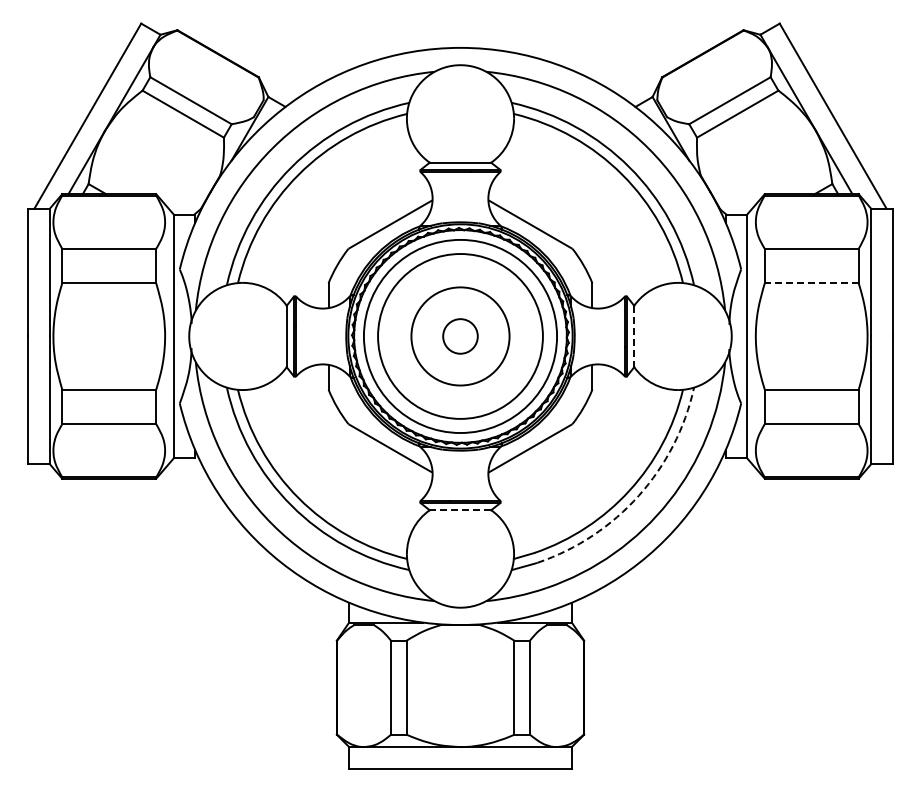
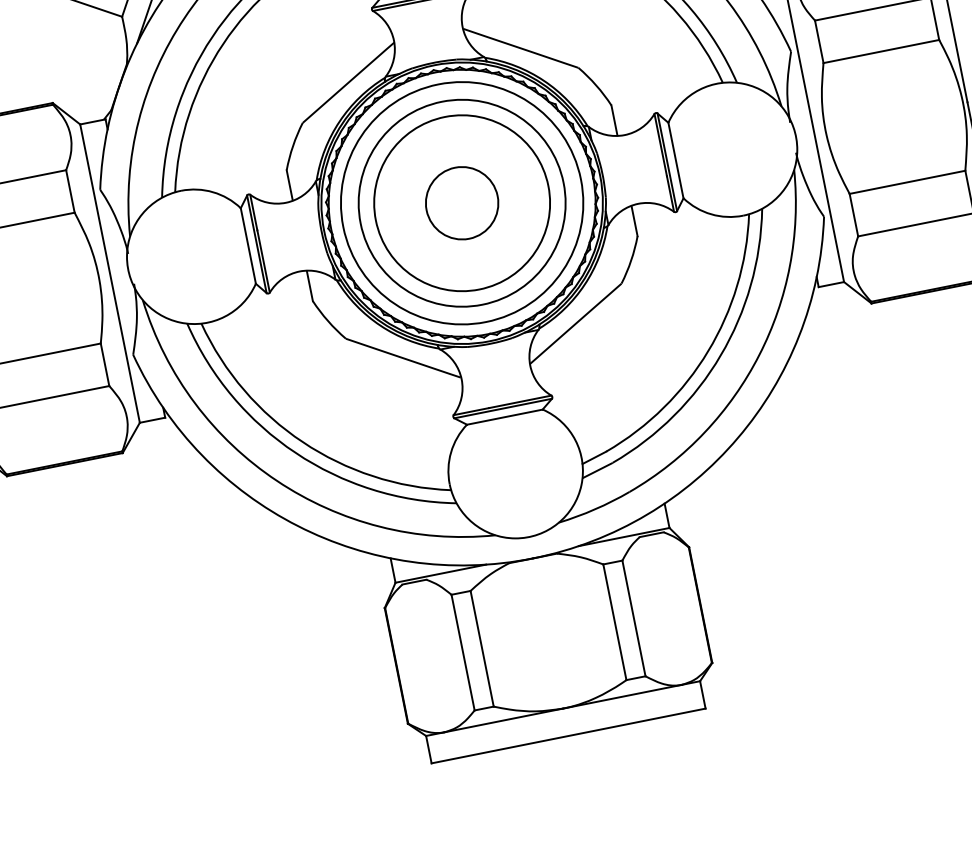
line: (811, 283) -> (881, 51), dashed -> solid
circle: (460, 336) -> (462, 203), size x1.43
circle: (460, 336) -> (462, 203), size x1.67
line: (634, 336) -> (676, 160), dashed -> solid
arc: (638, 495) -> (720, 355), dashed -> solid
line: (460, 510) -> (504, 417), dashed -> solid

